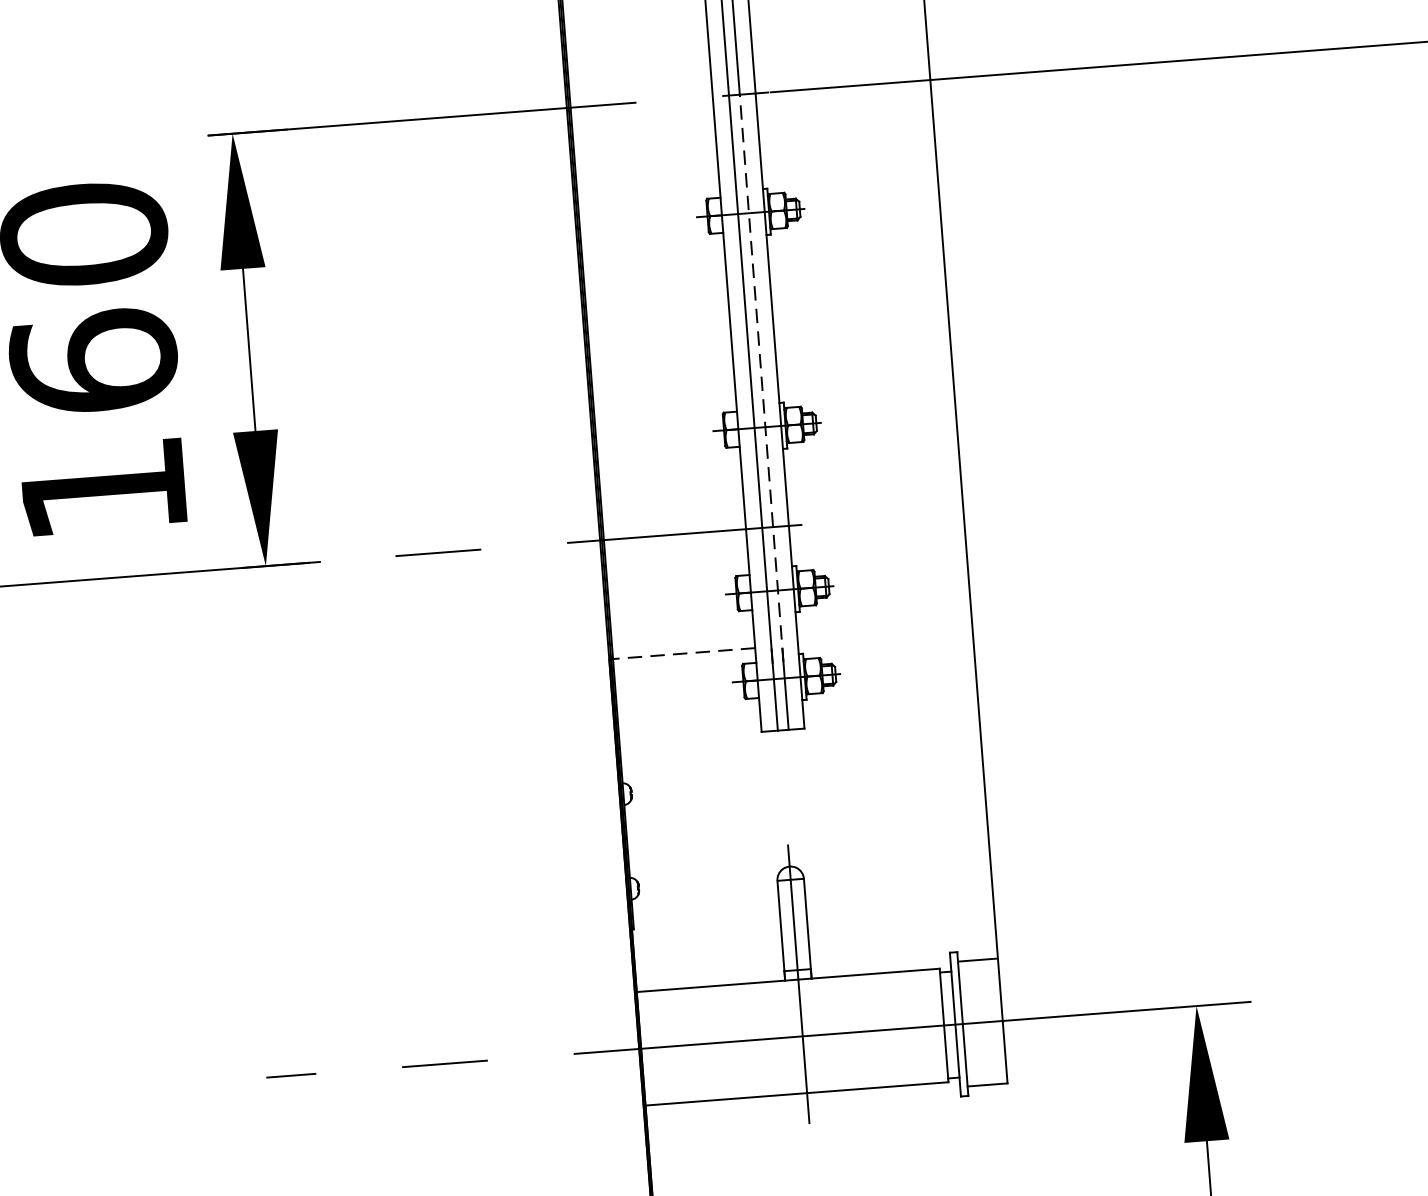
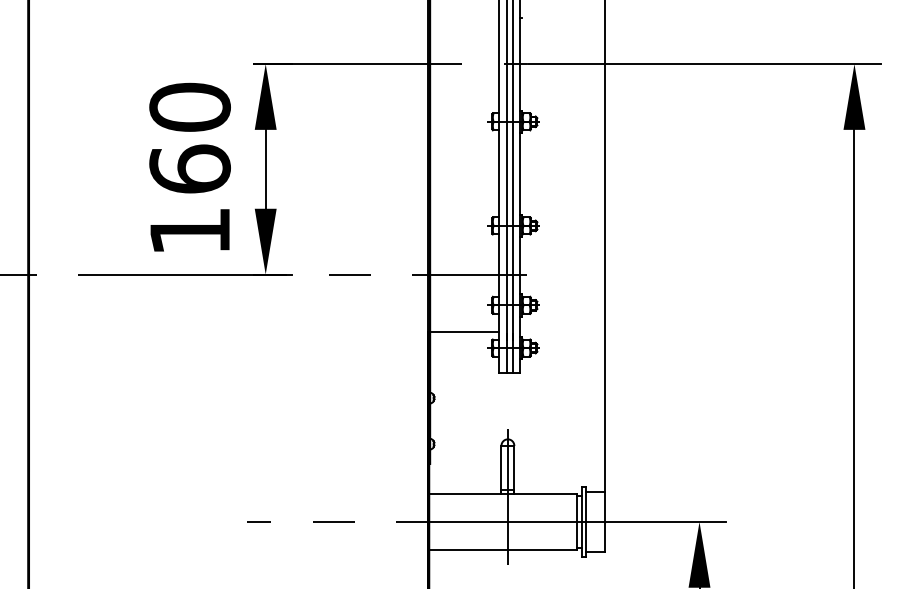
line: (761, 377) -> (512, 201), dashed -> solid
line: (681, 653) -> (463, 332), dashed -> solid

